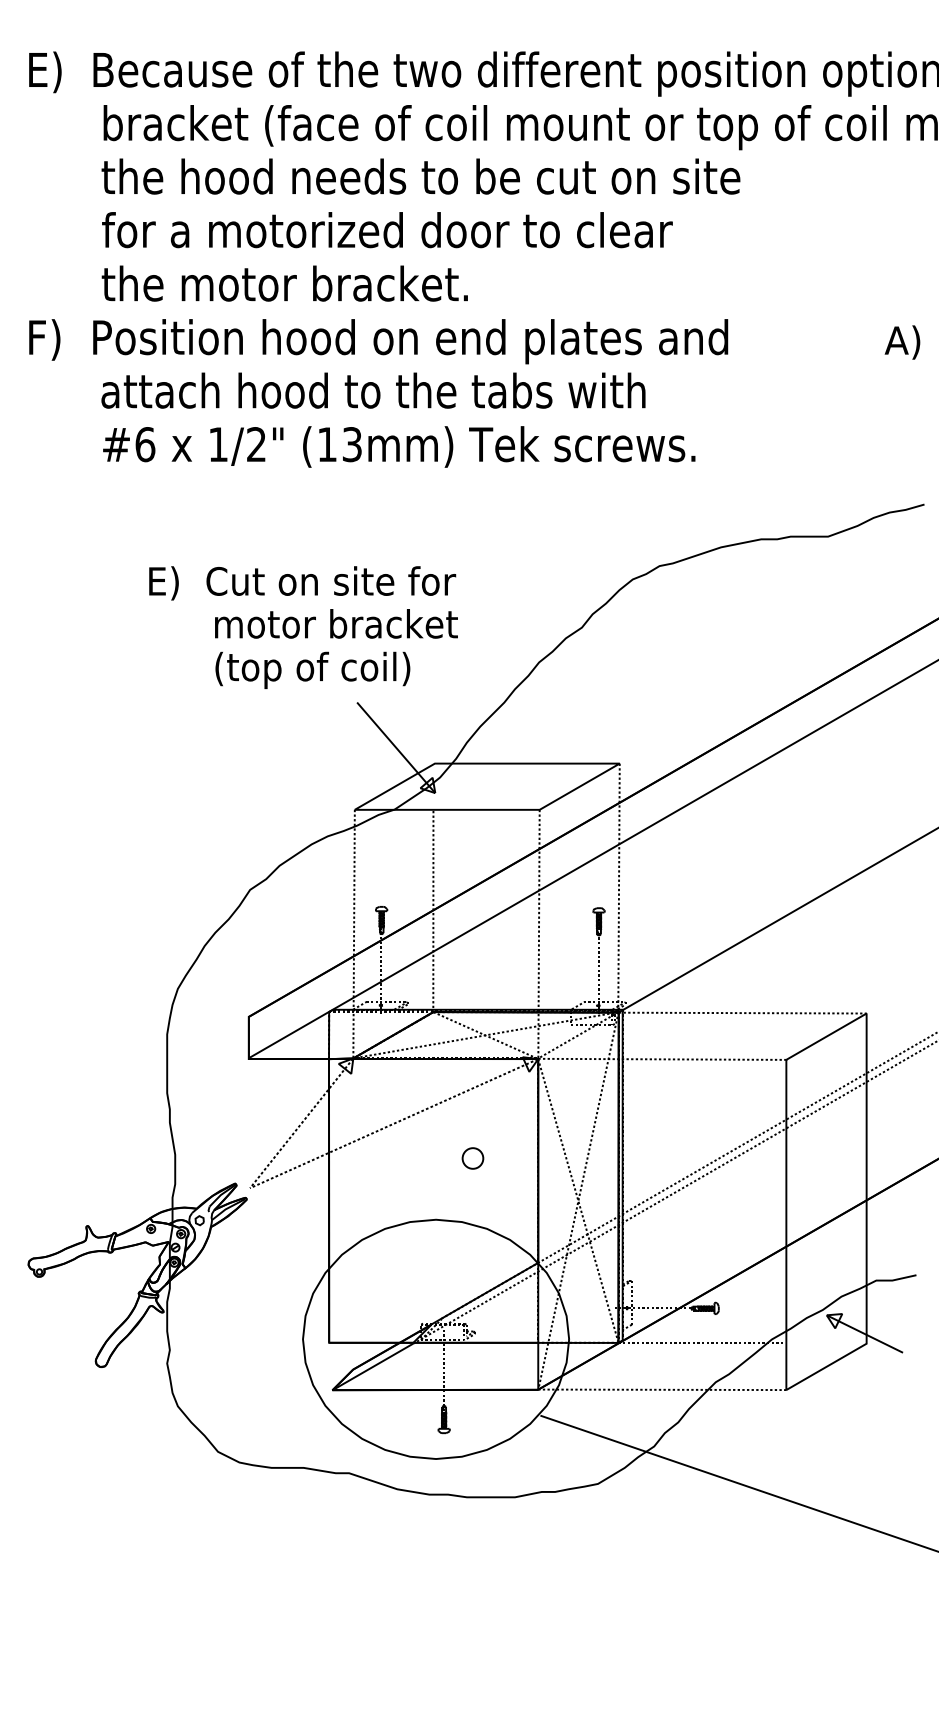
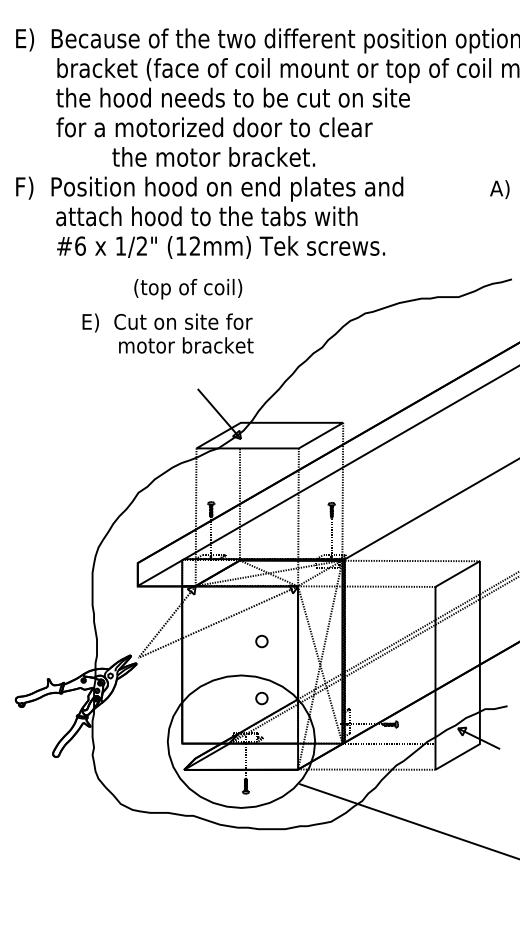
text: (284, 282) -> (213, 156), moved
text: (353, 443) -> (195, 245), (13mm) -> (12mm)
text: (313, 670) -> (188, 289), moved
circle: (472, 1261) -> (261, 698), added

